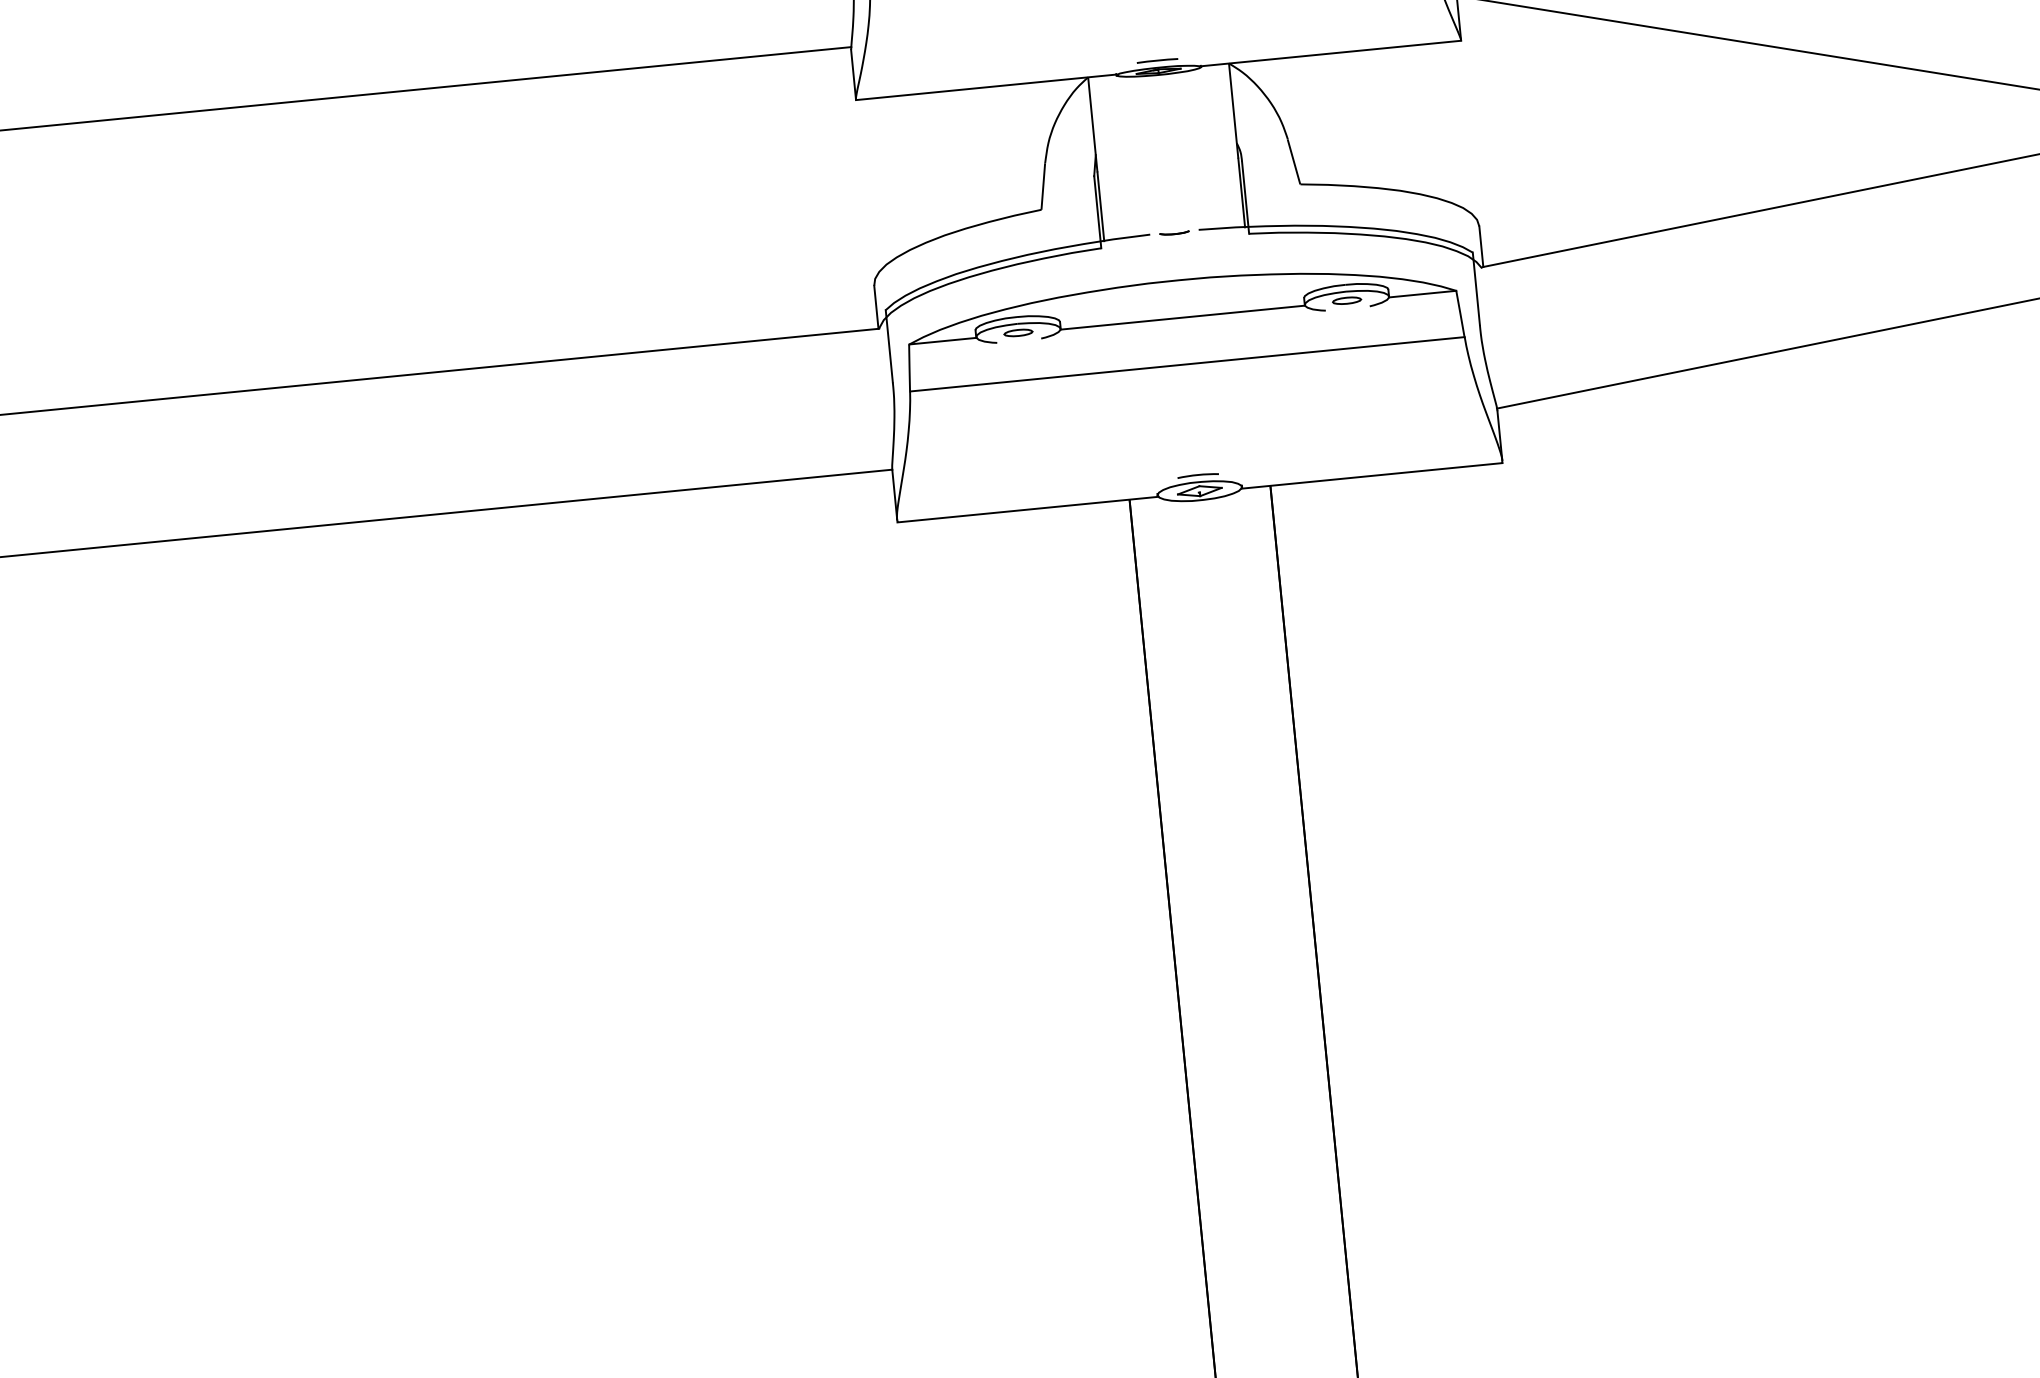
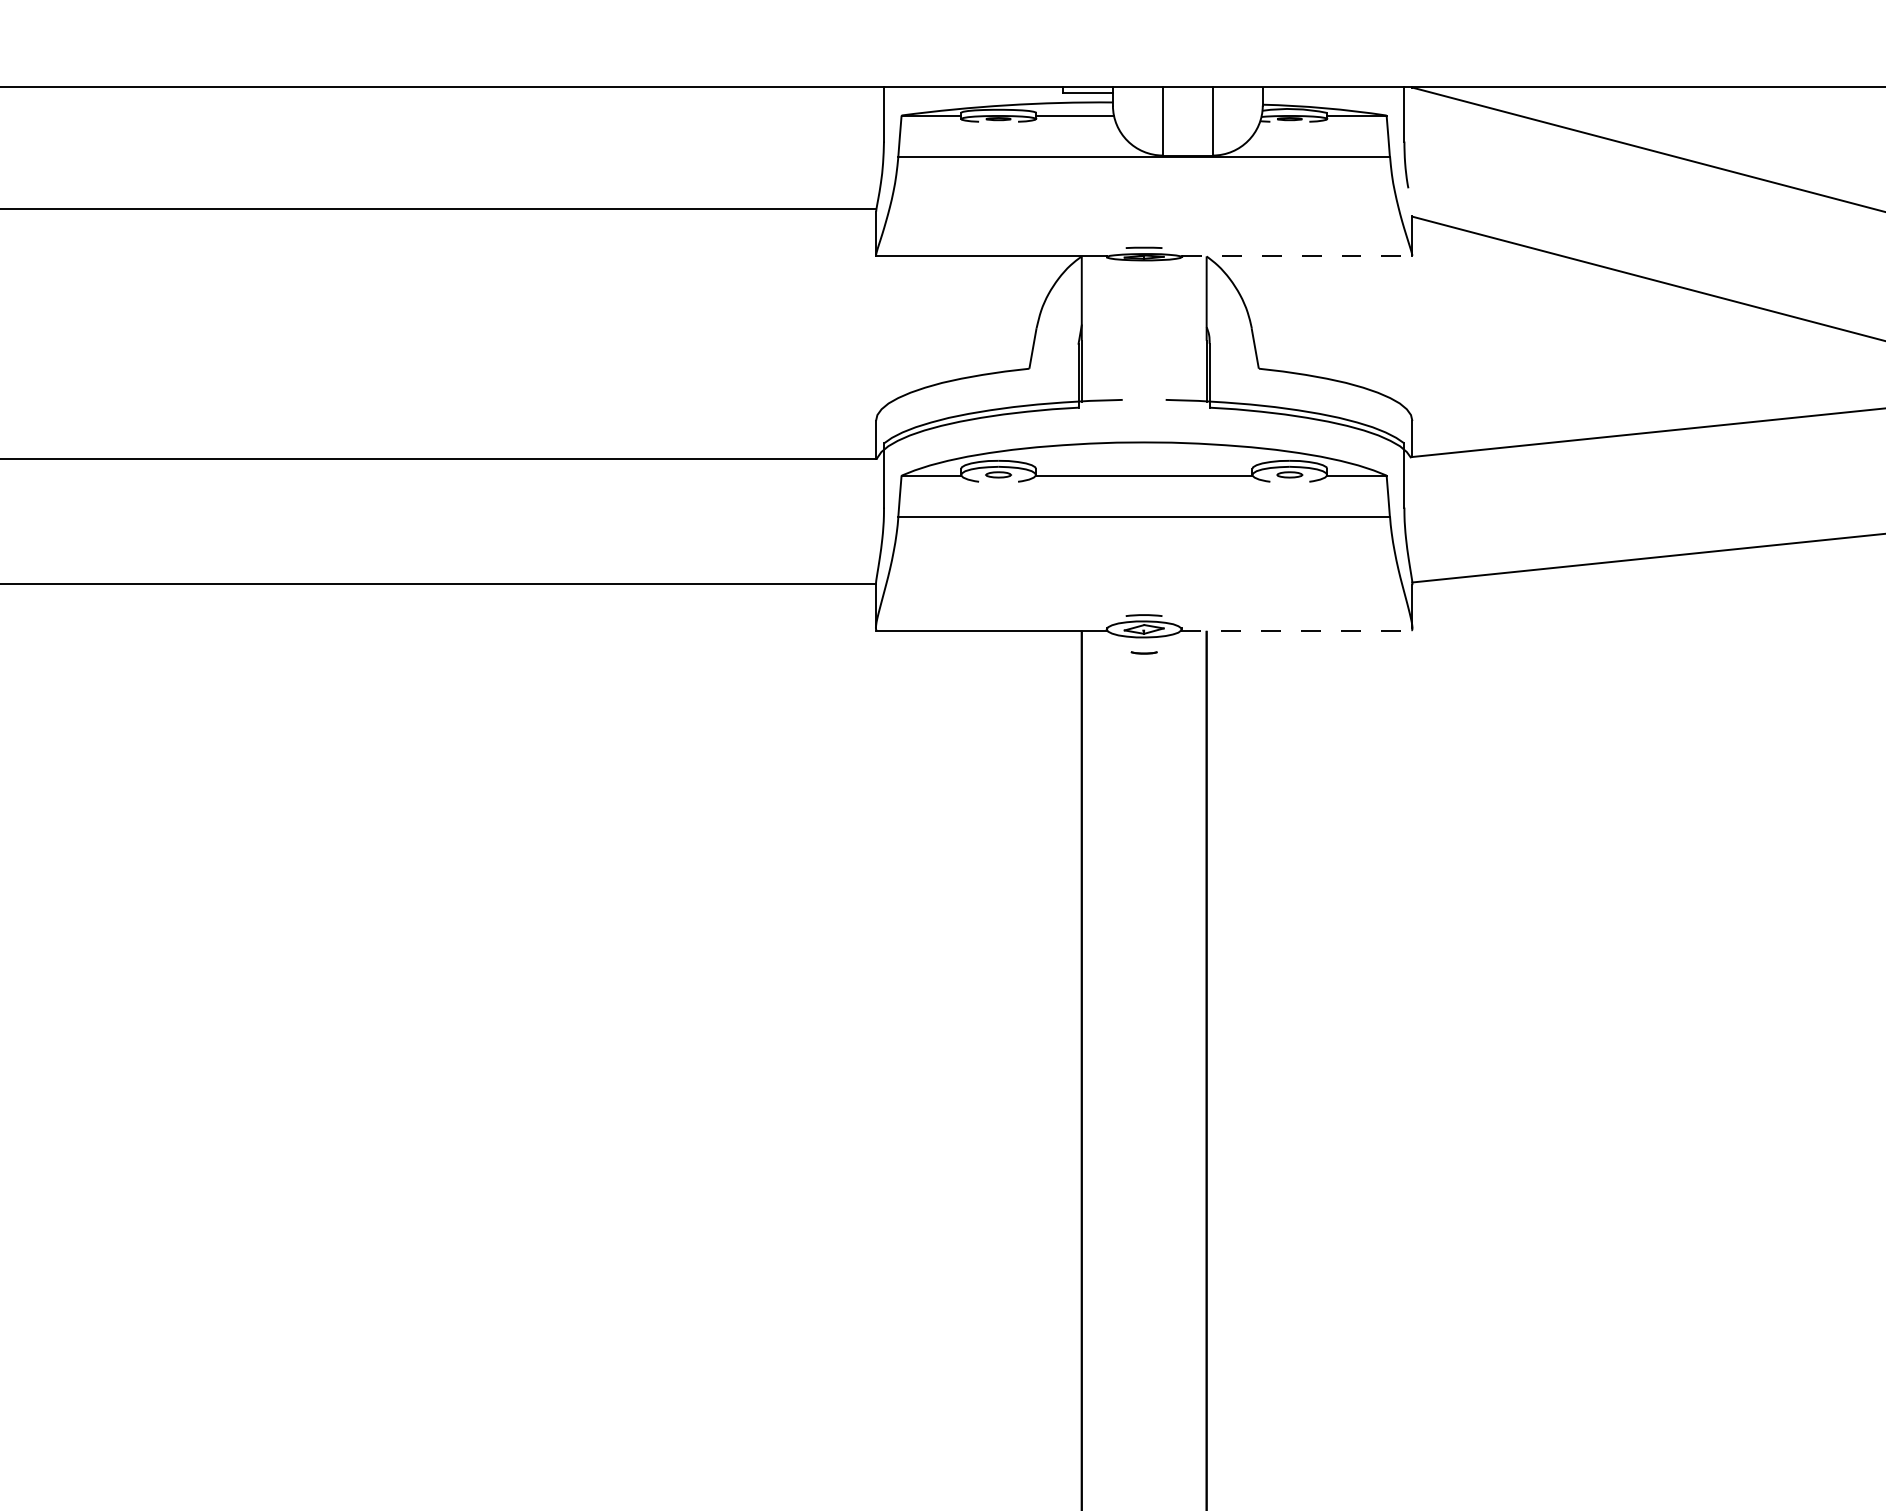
line: (1331, 53) -> (1297, 256), solid -> dashed
line: (1173, 233) -> (1143, 652), moved
line: (1371, 475) -> (1296, 630), solid -> dashed

